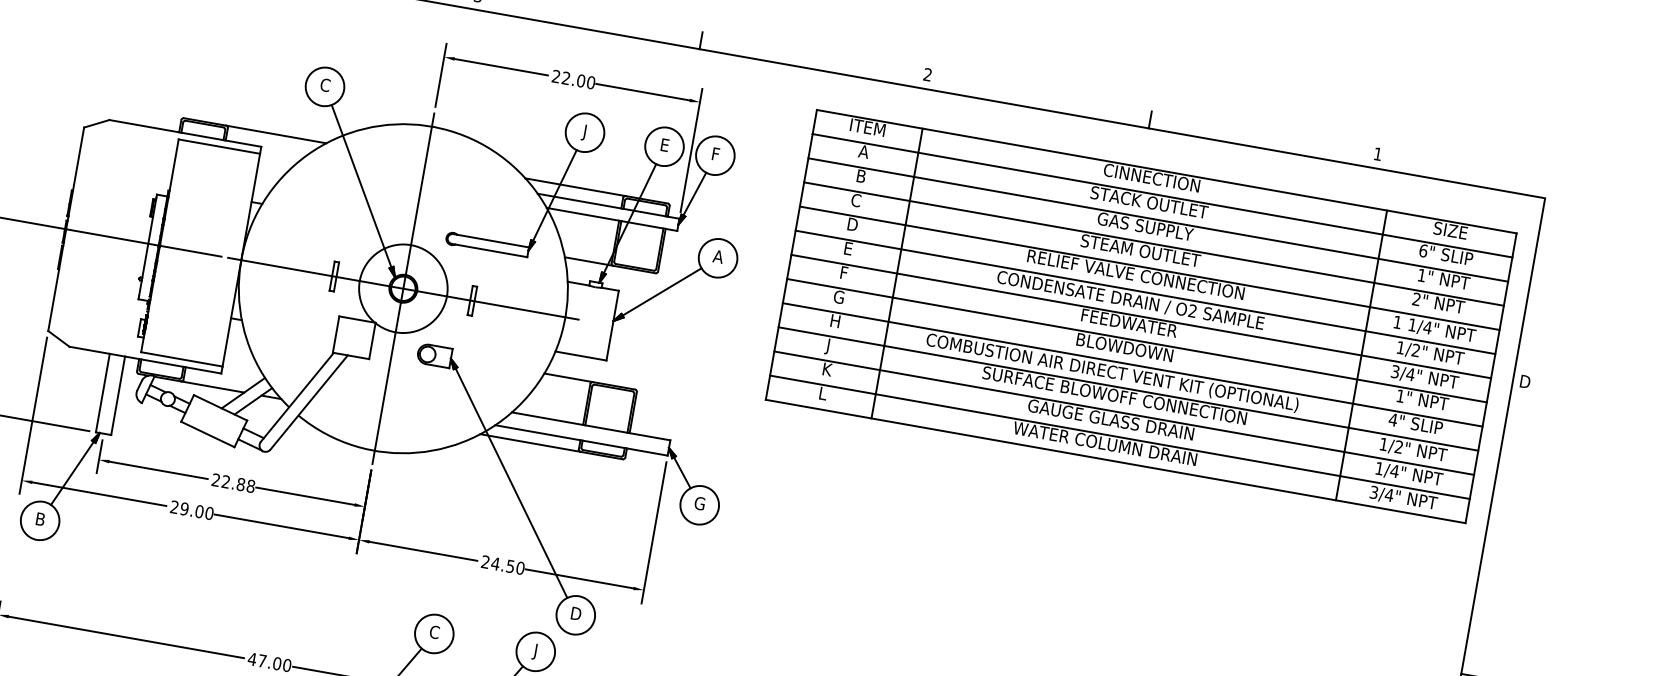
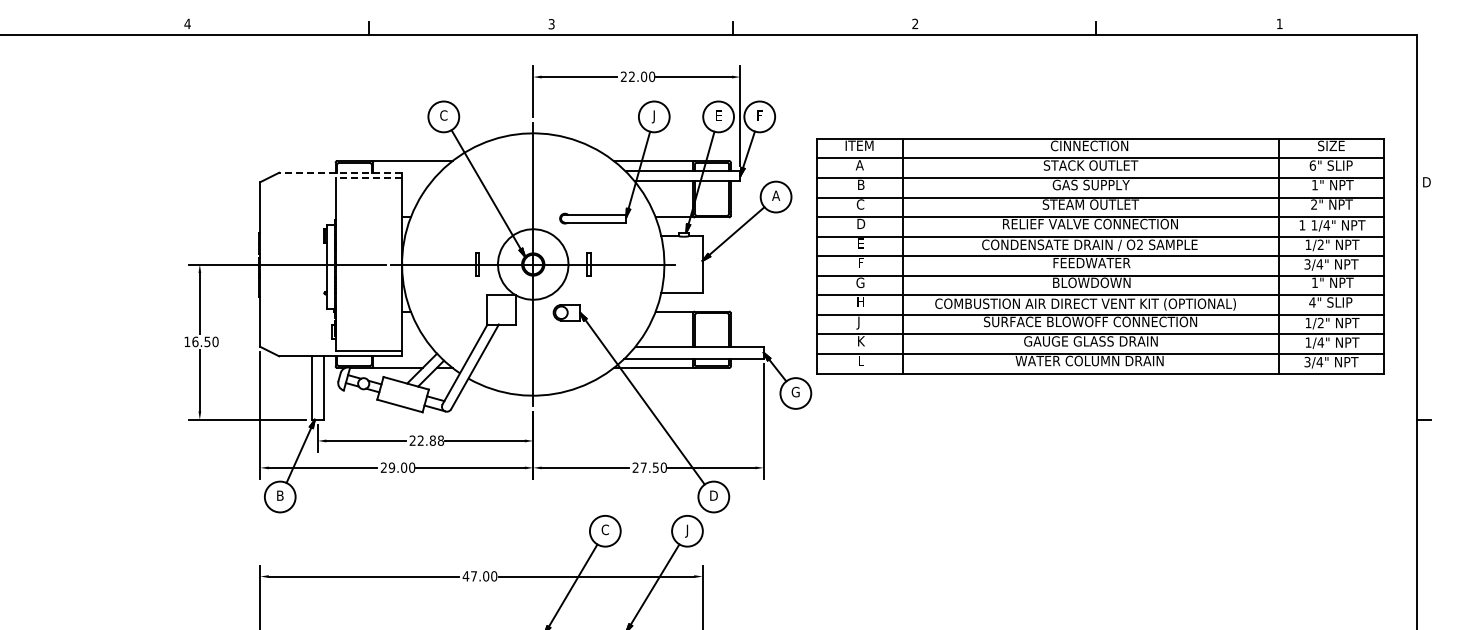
line: (185, 133) -> (340, 172), solid -> dashed
line: (219, 146) -> (369, 178), solid -> dashed
part: (1141, 316) -> (1100, 256), moved
text: (495, 563) -> (643, 467), 24.50 -> 27.50

